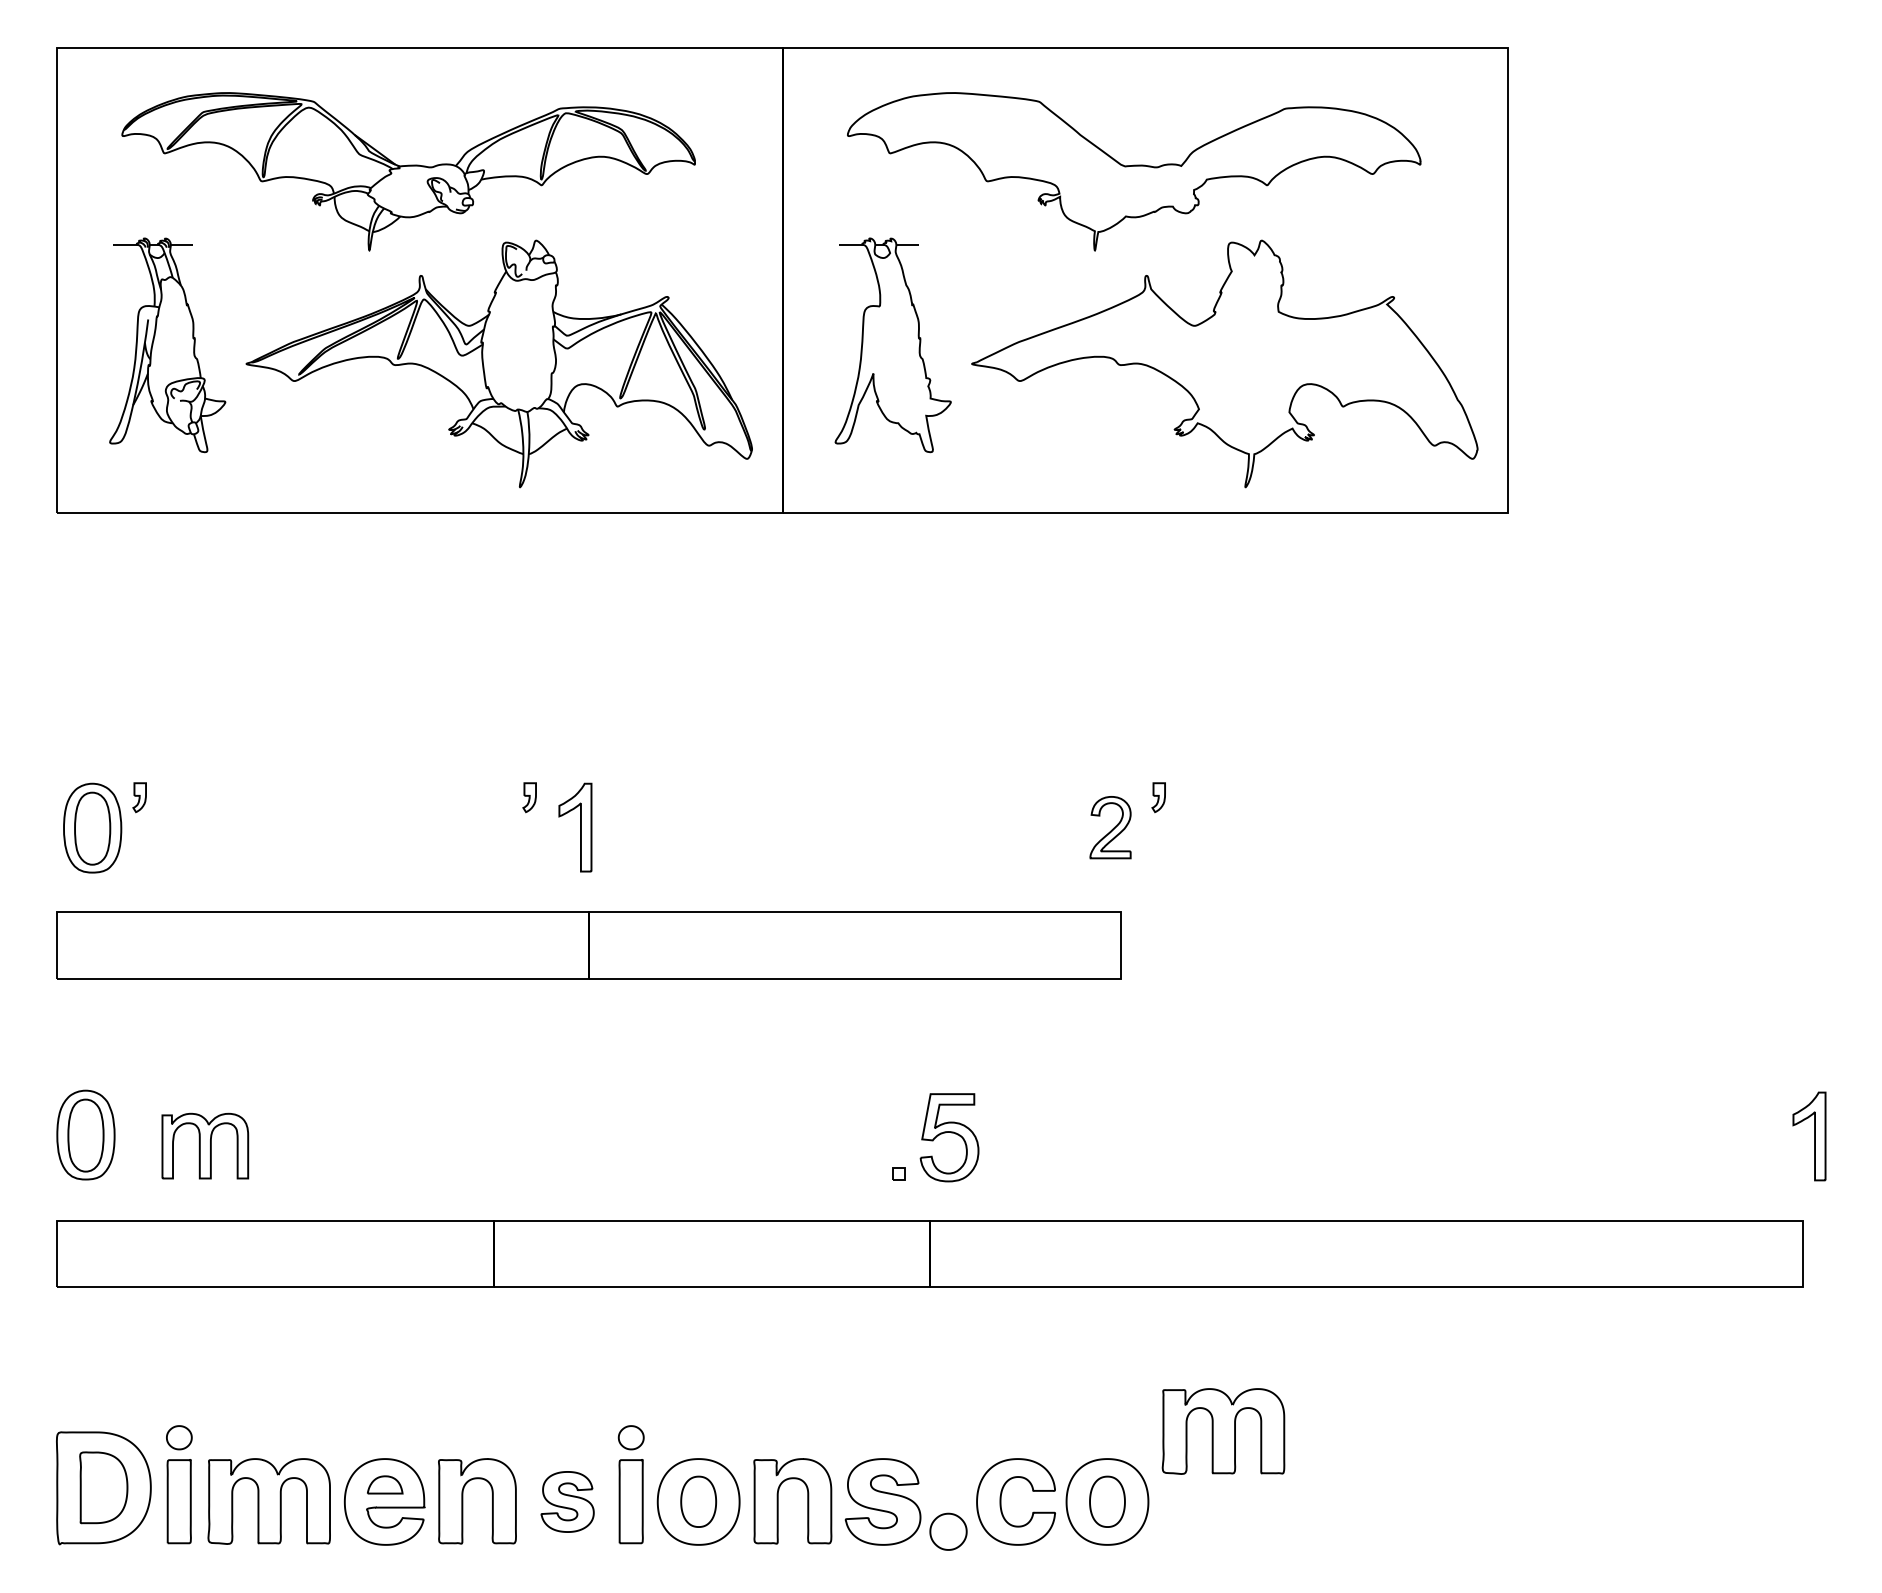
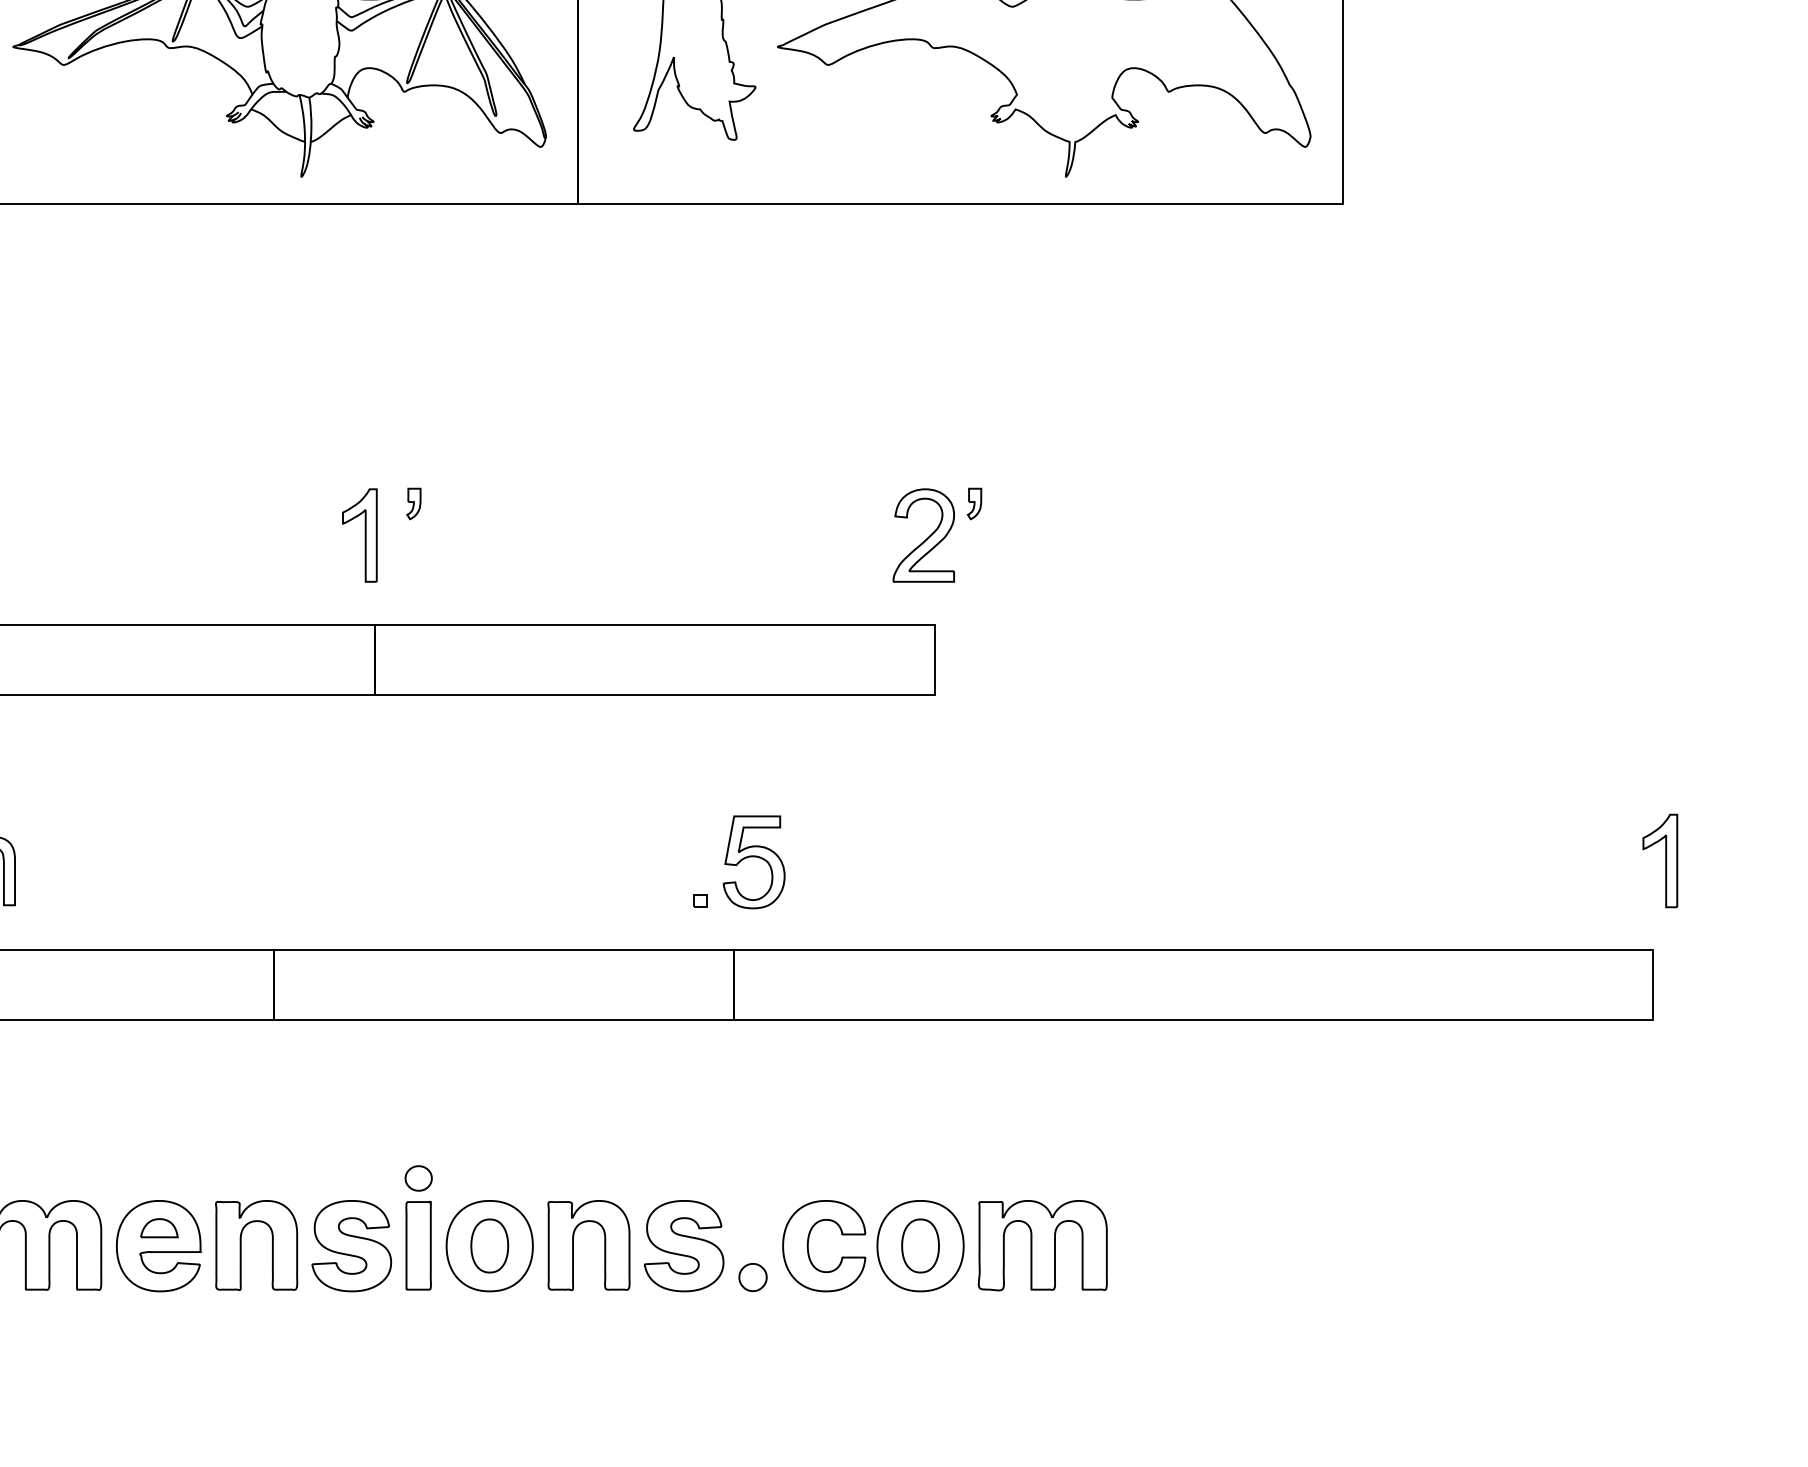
part: (529, 797) -> (413, 503), moved
part: (1110, 827) -> (923, 535), size x1.43
part: (1223, 1431) -> (1042, 1245), moved
part: (567, 1501) -> (351, 1245), size x1.43
part: (948, 1531) -> (753, 1277), size x0.71

